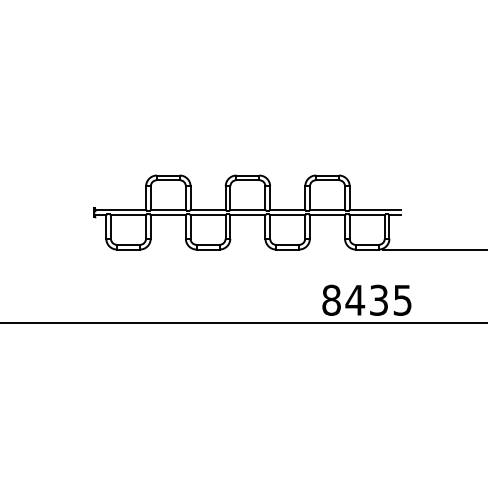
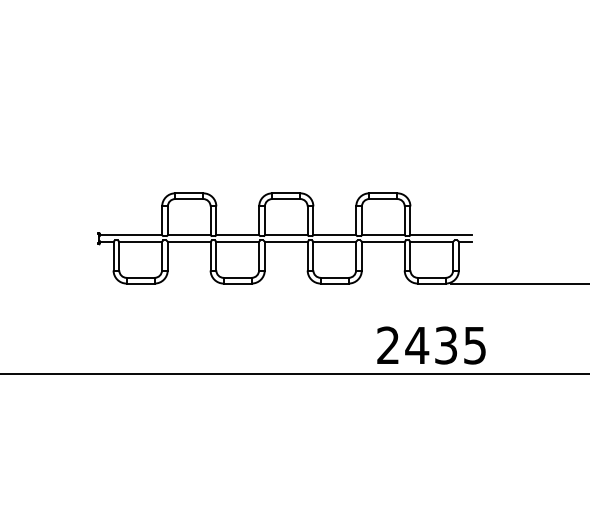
text: (331, 299) -> (388, 344), 8435 -> 2435

